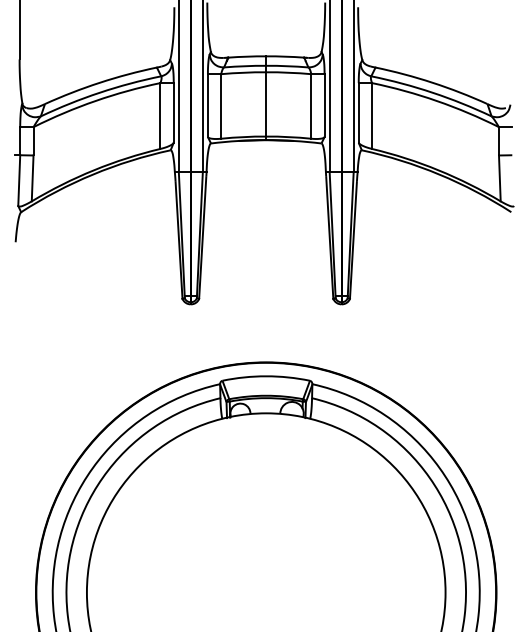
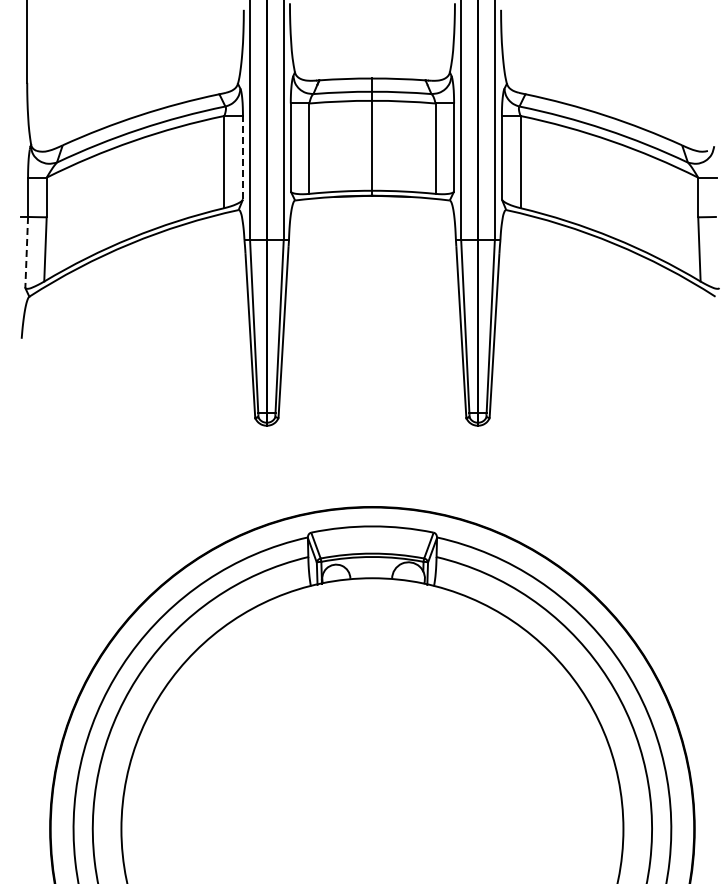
line: (174, 112) -> (243, 157), solid -> dashed
line: (19, 180) -> (26, 252), solid -> dashed

